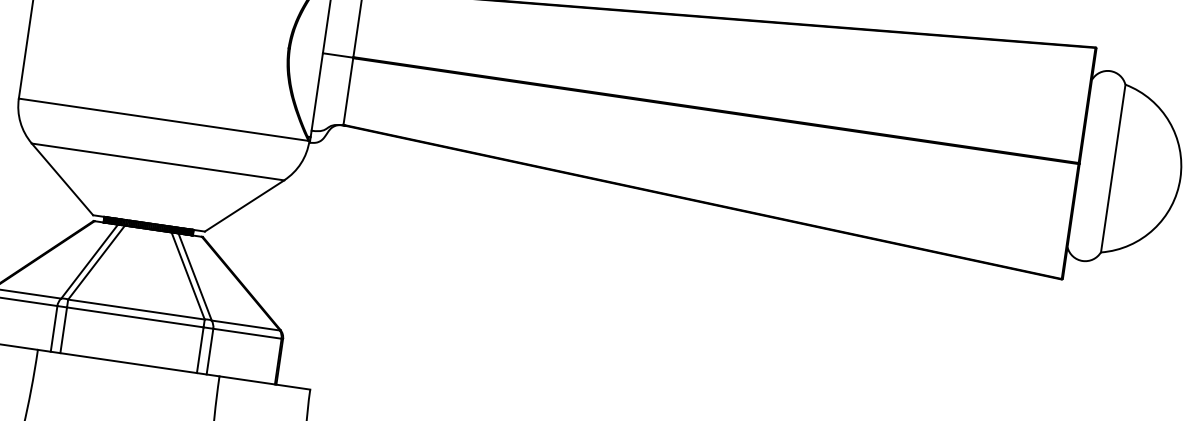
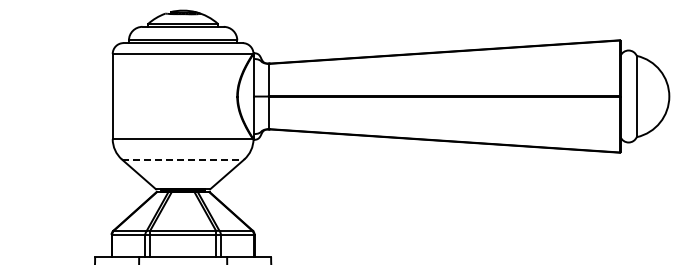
line: (158, 162) -> (183, 159), solid -> dashed

